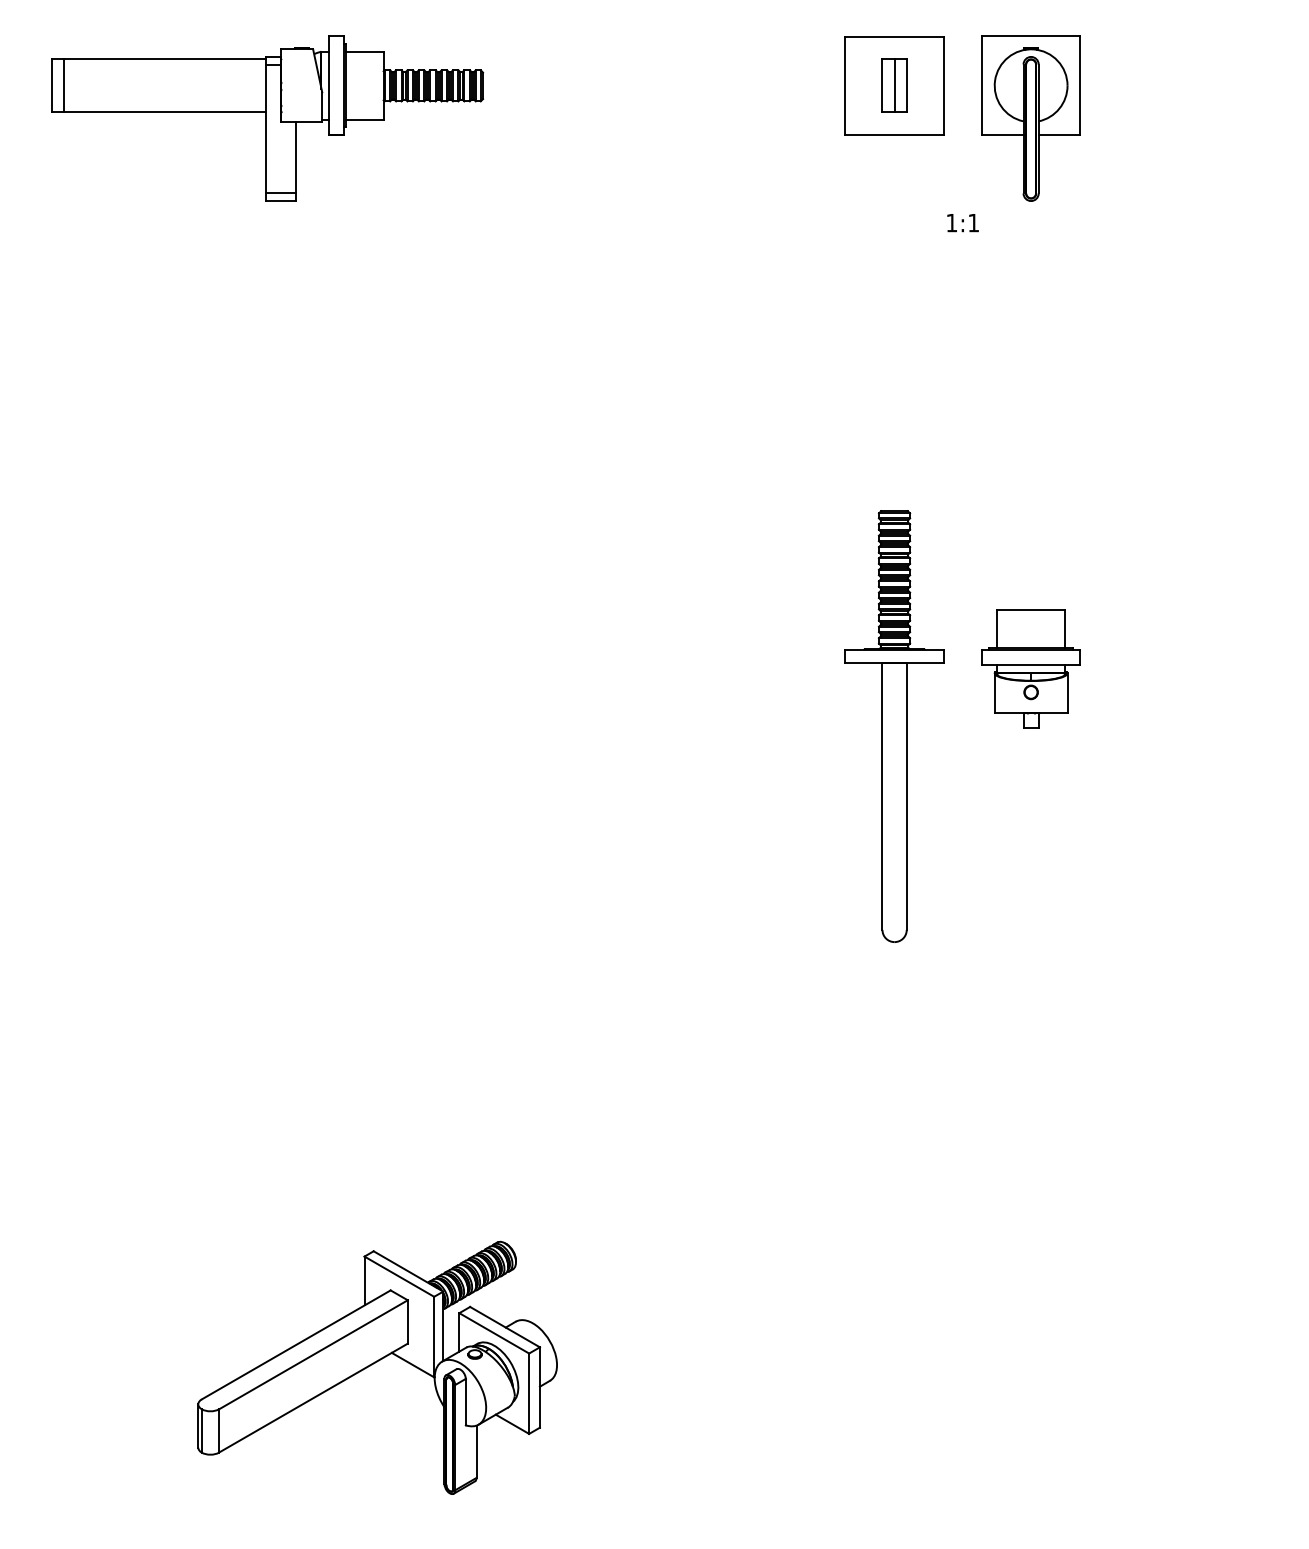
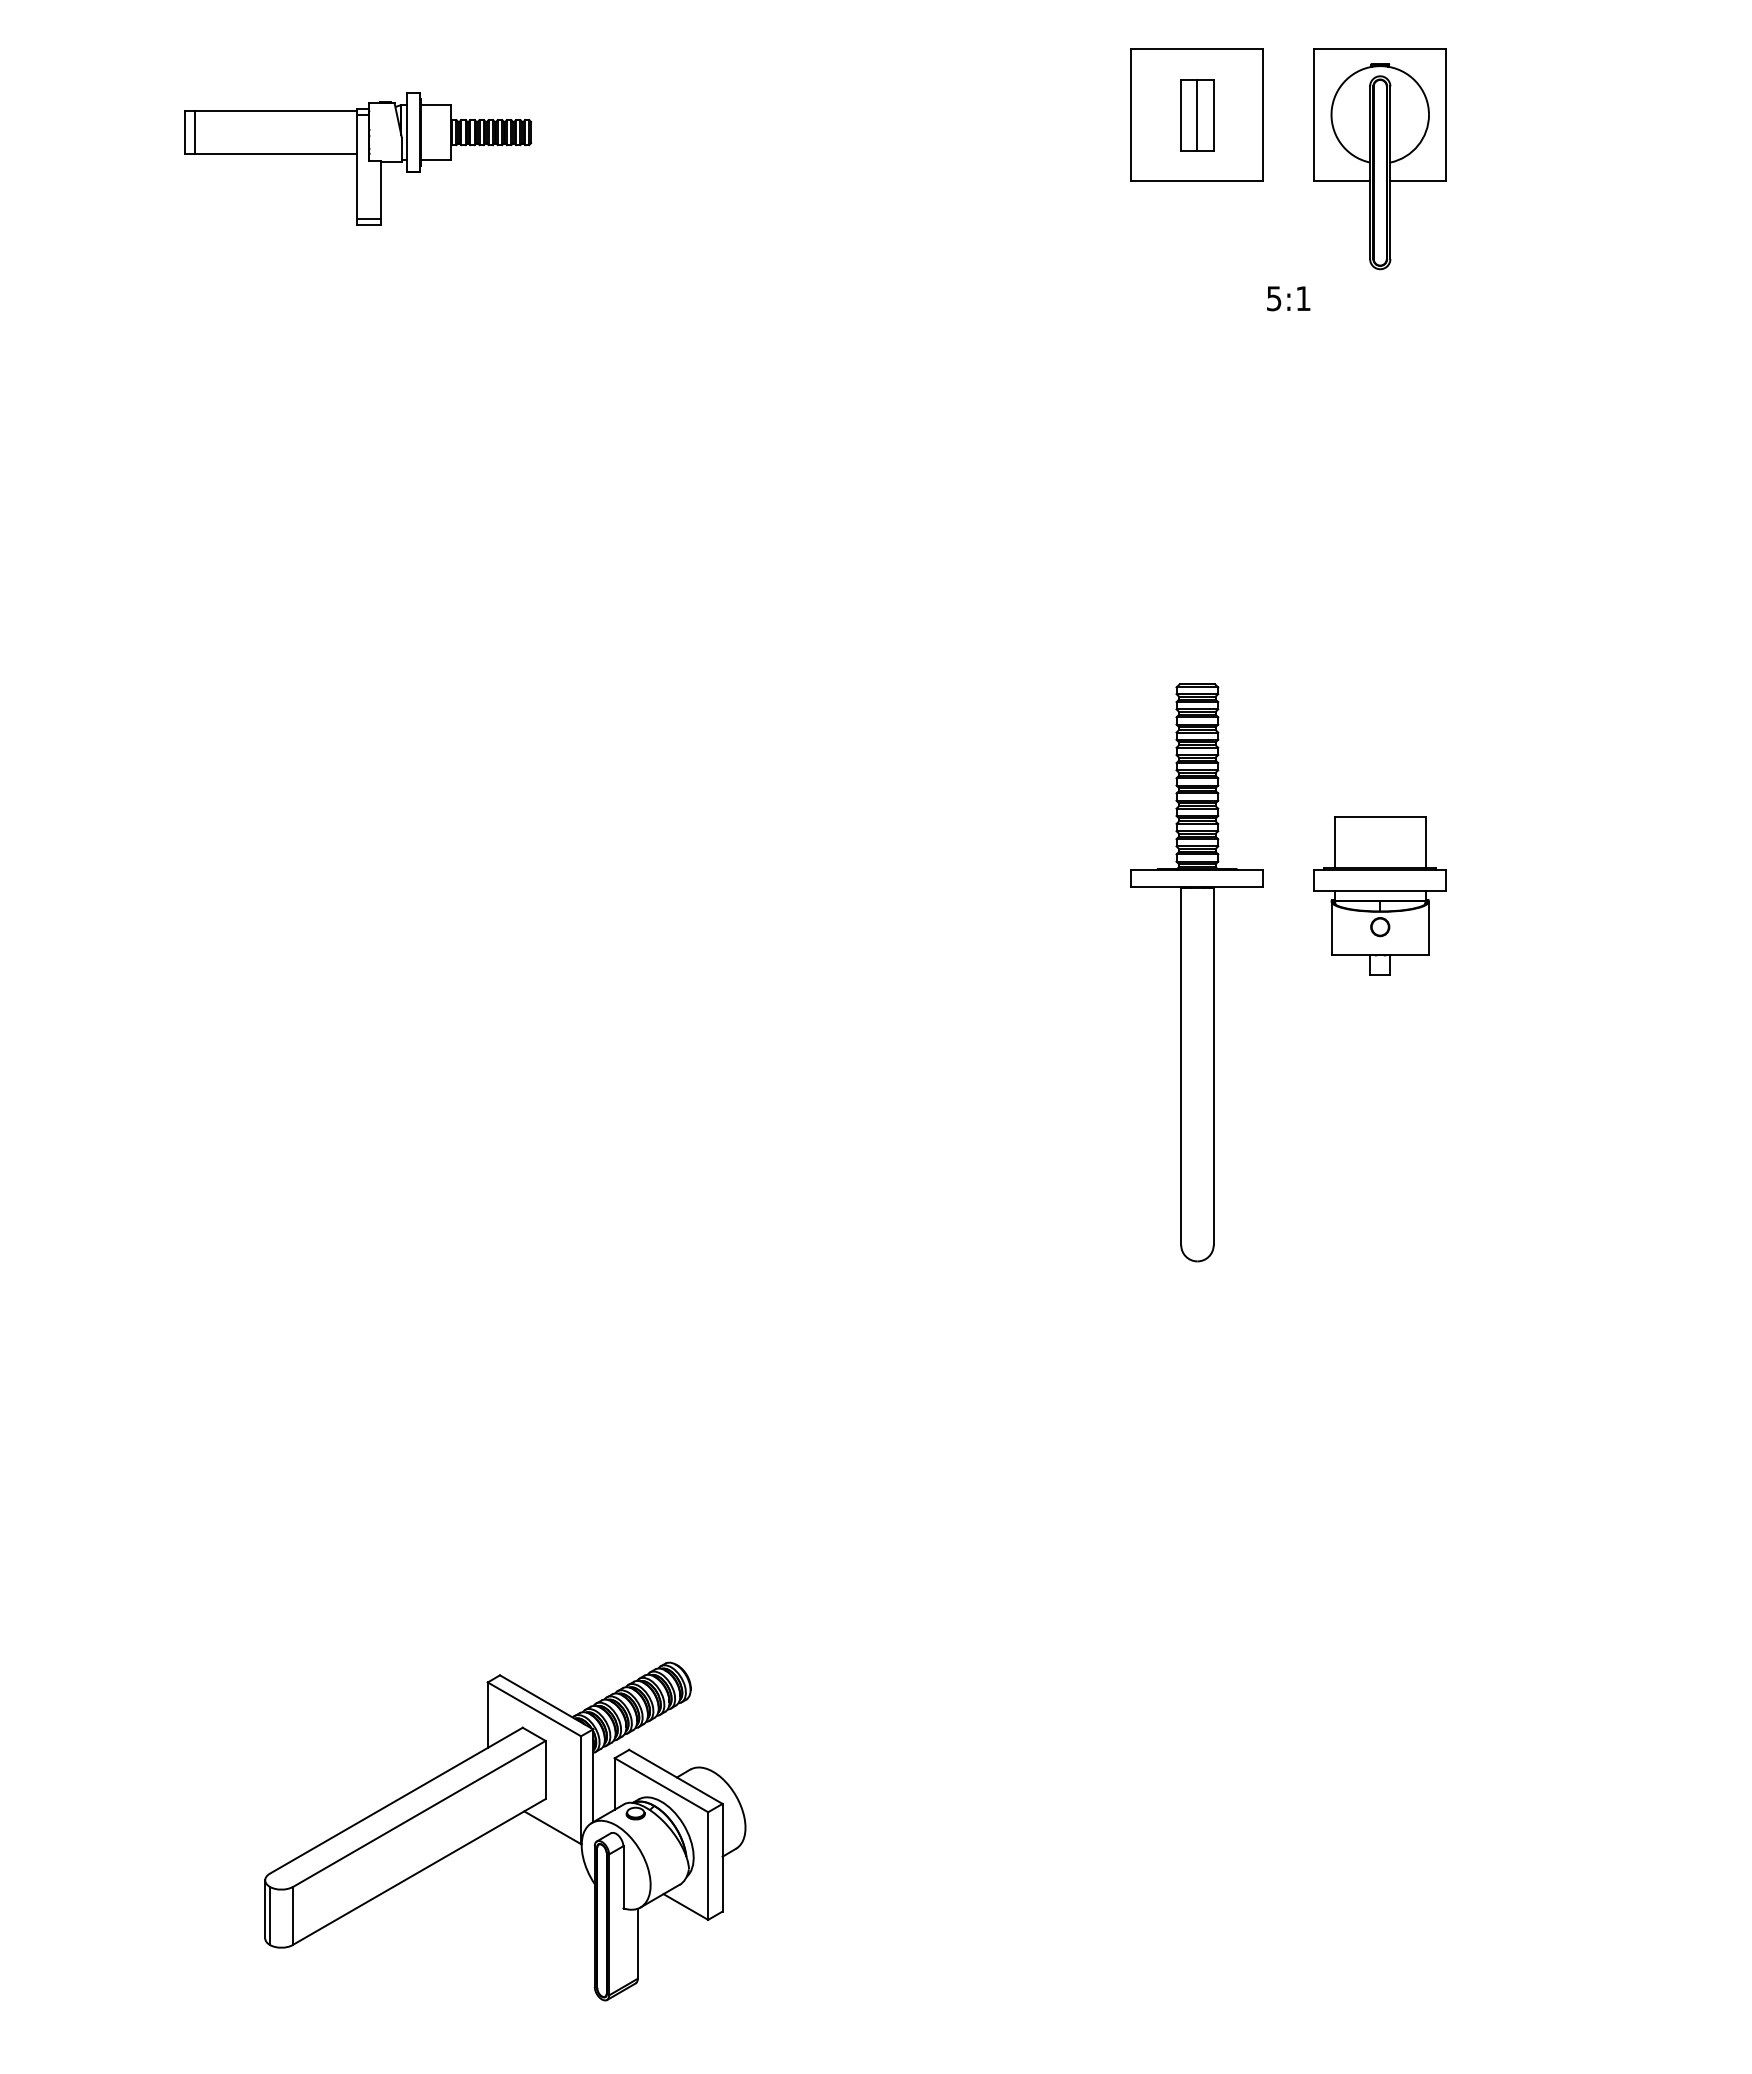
part: (267, 118) -> (357, 158), size x0.6
text: (952, 222) -> (1274, 298), 1:1 -> 5:1

